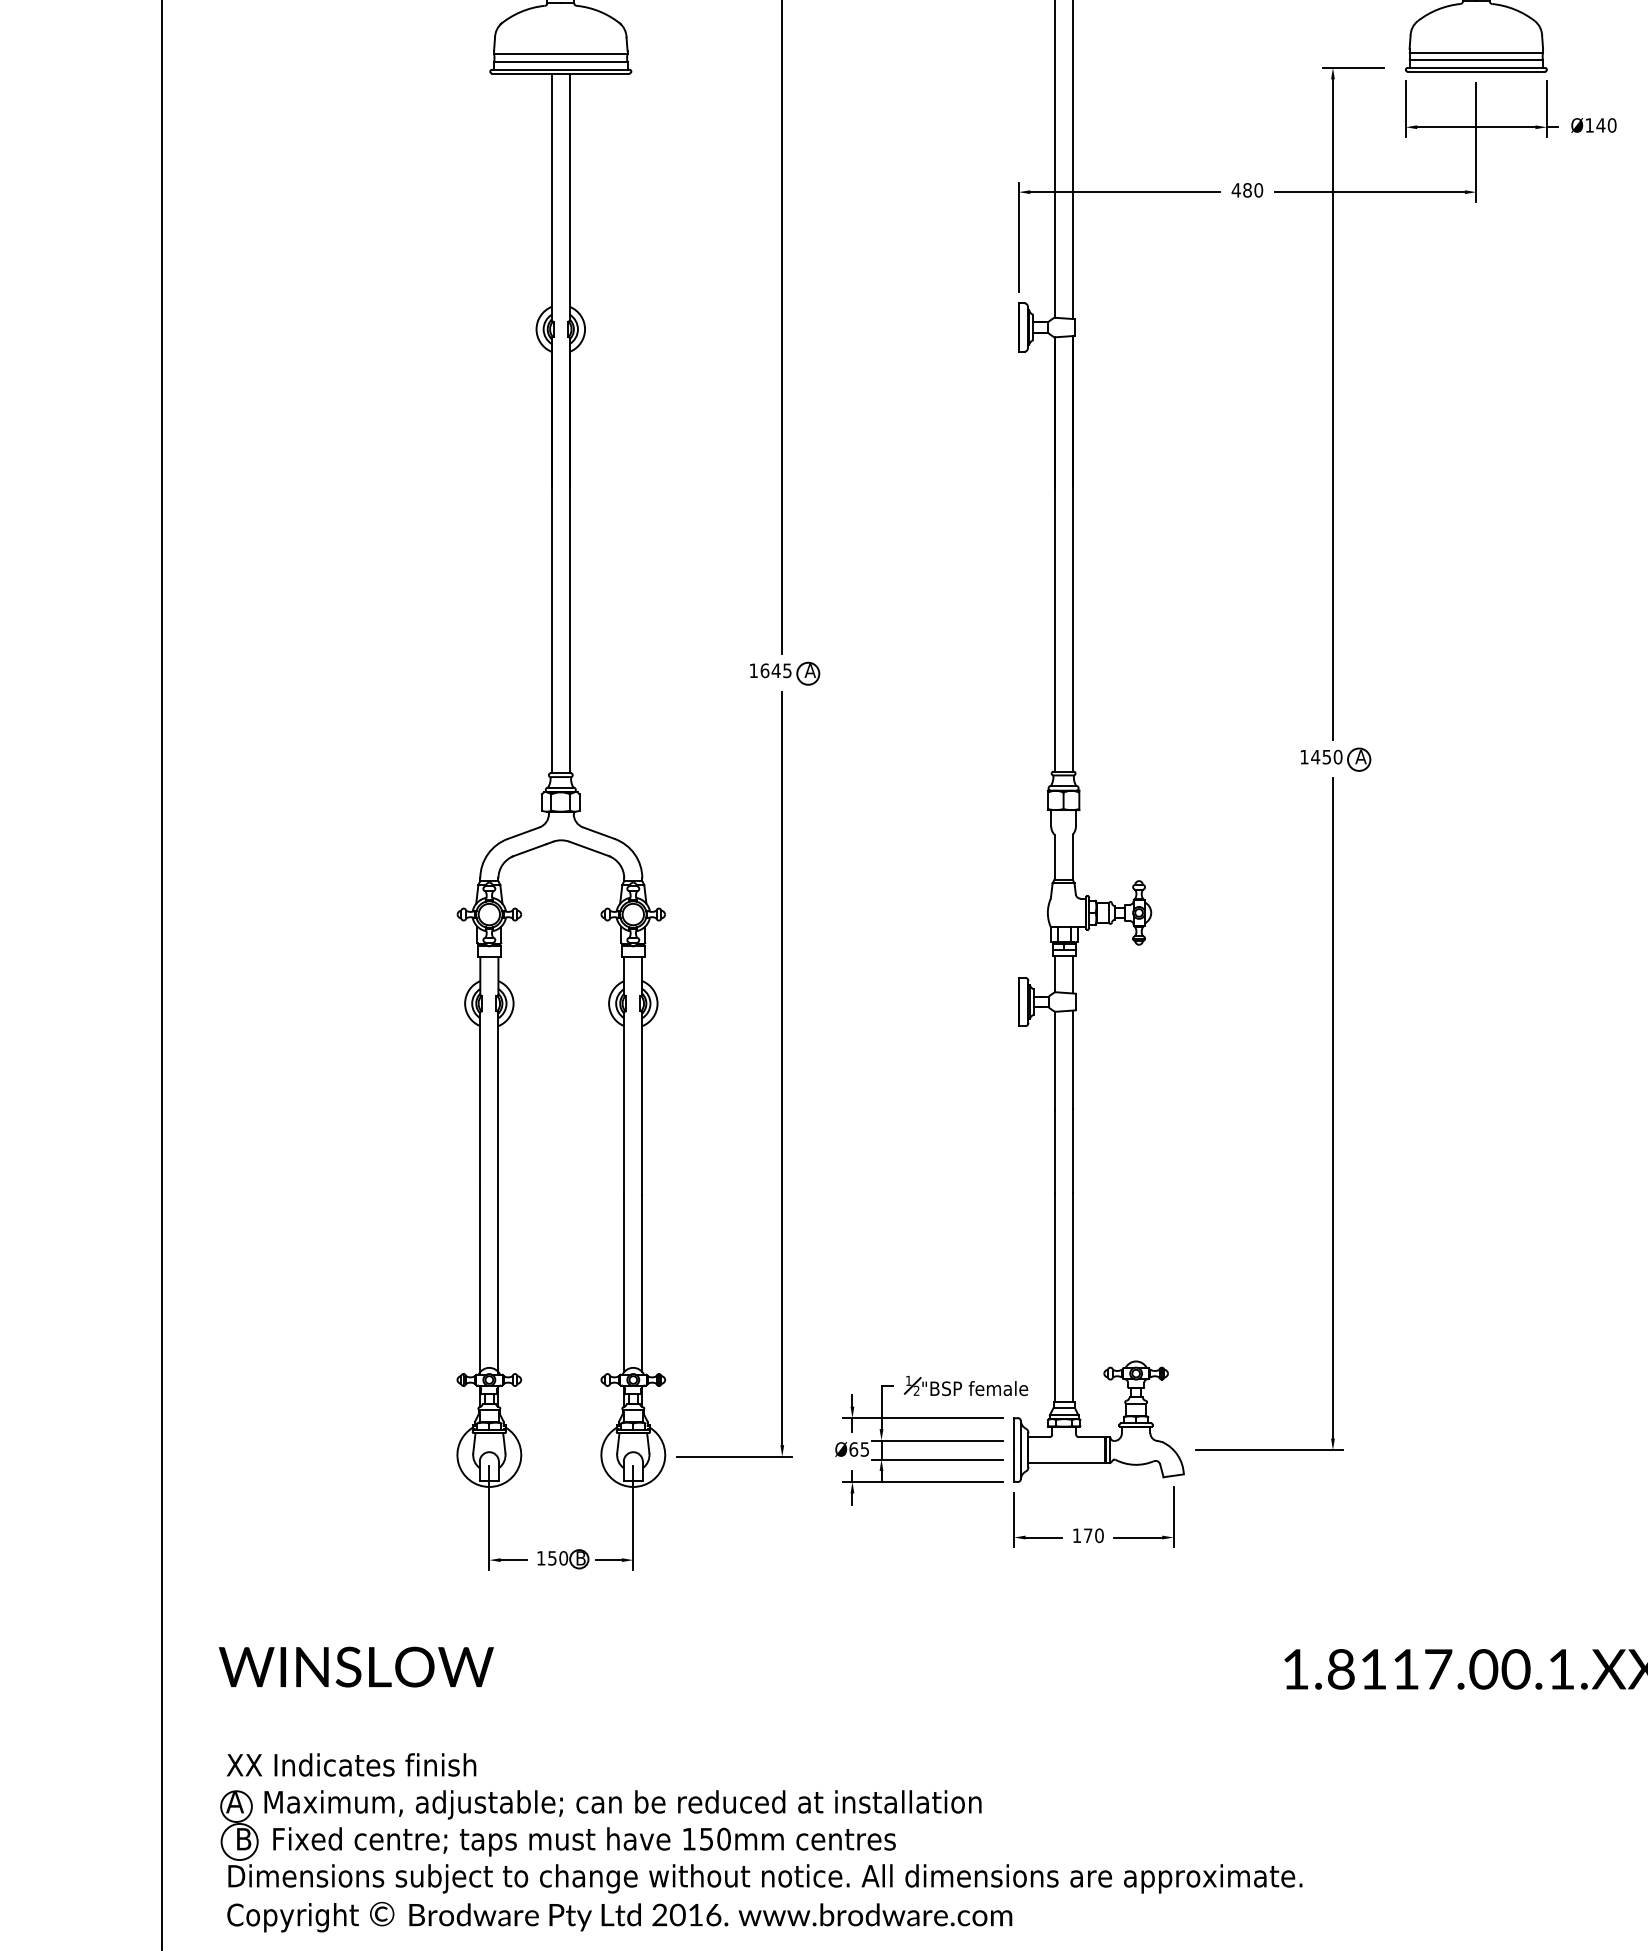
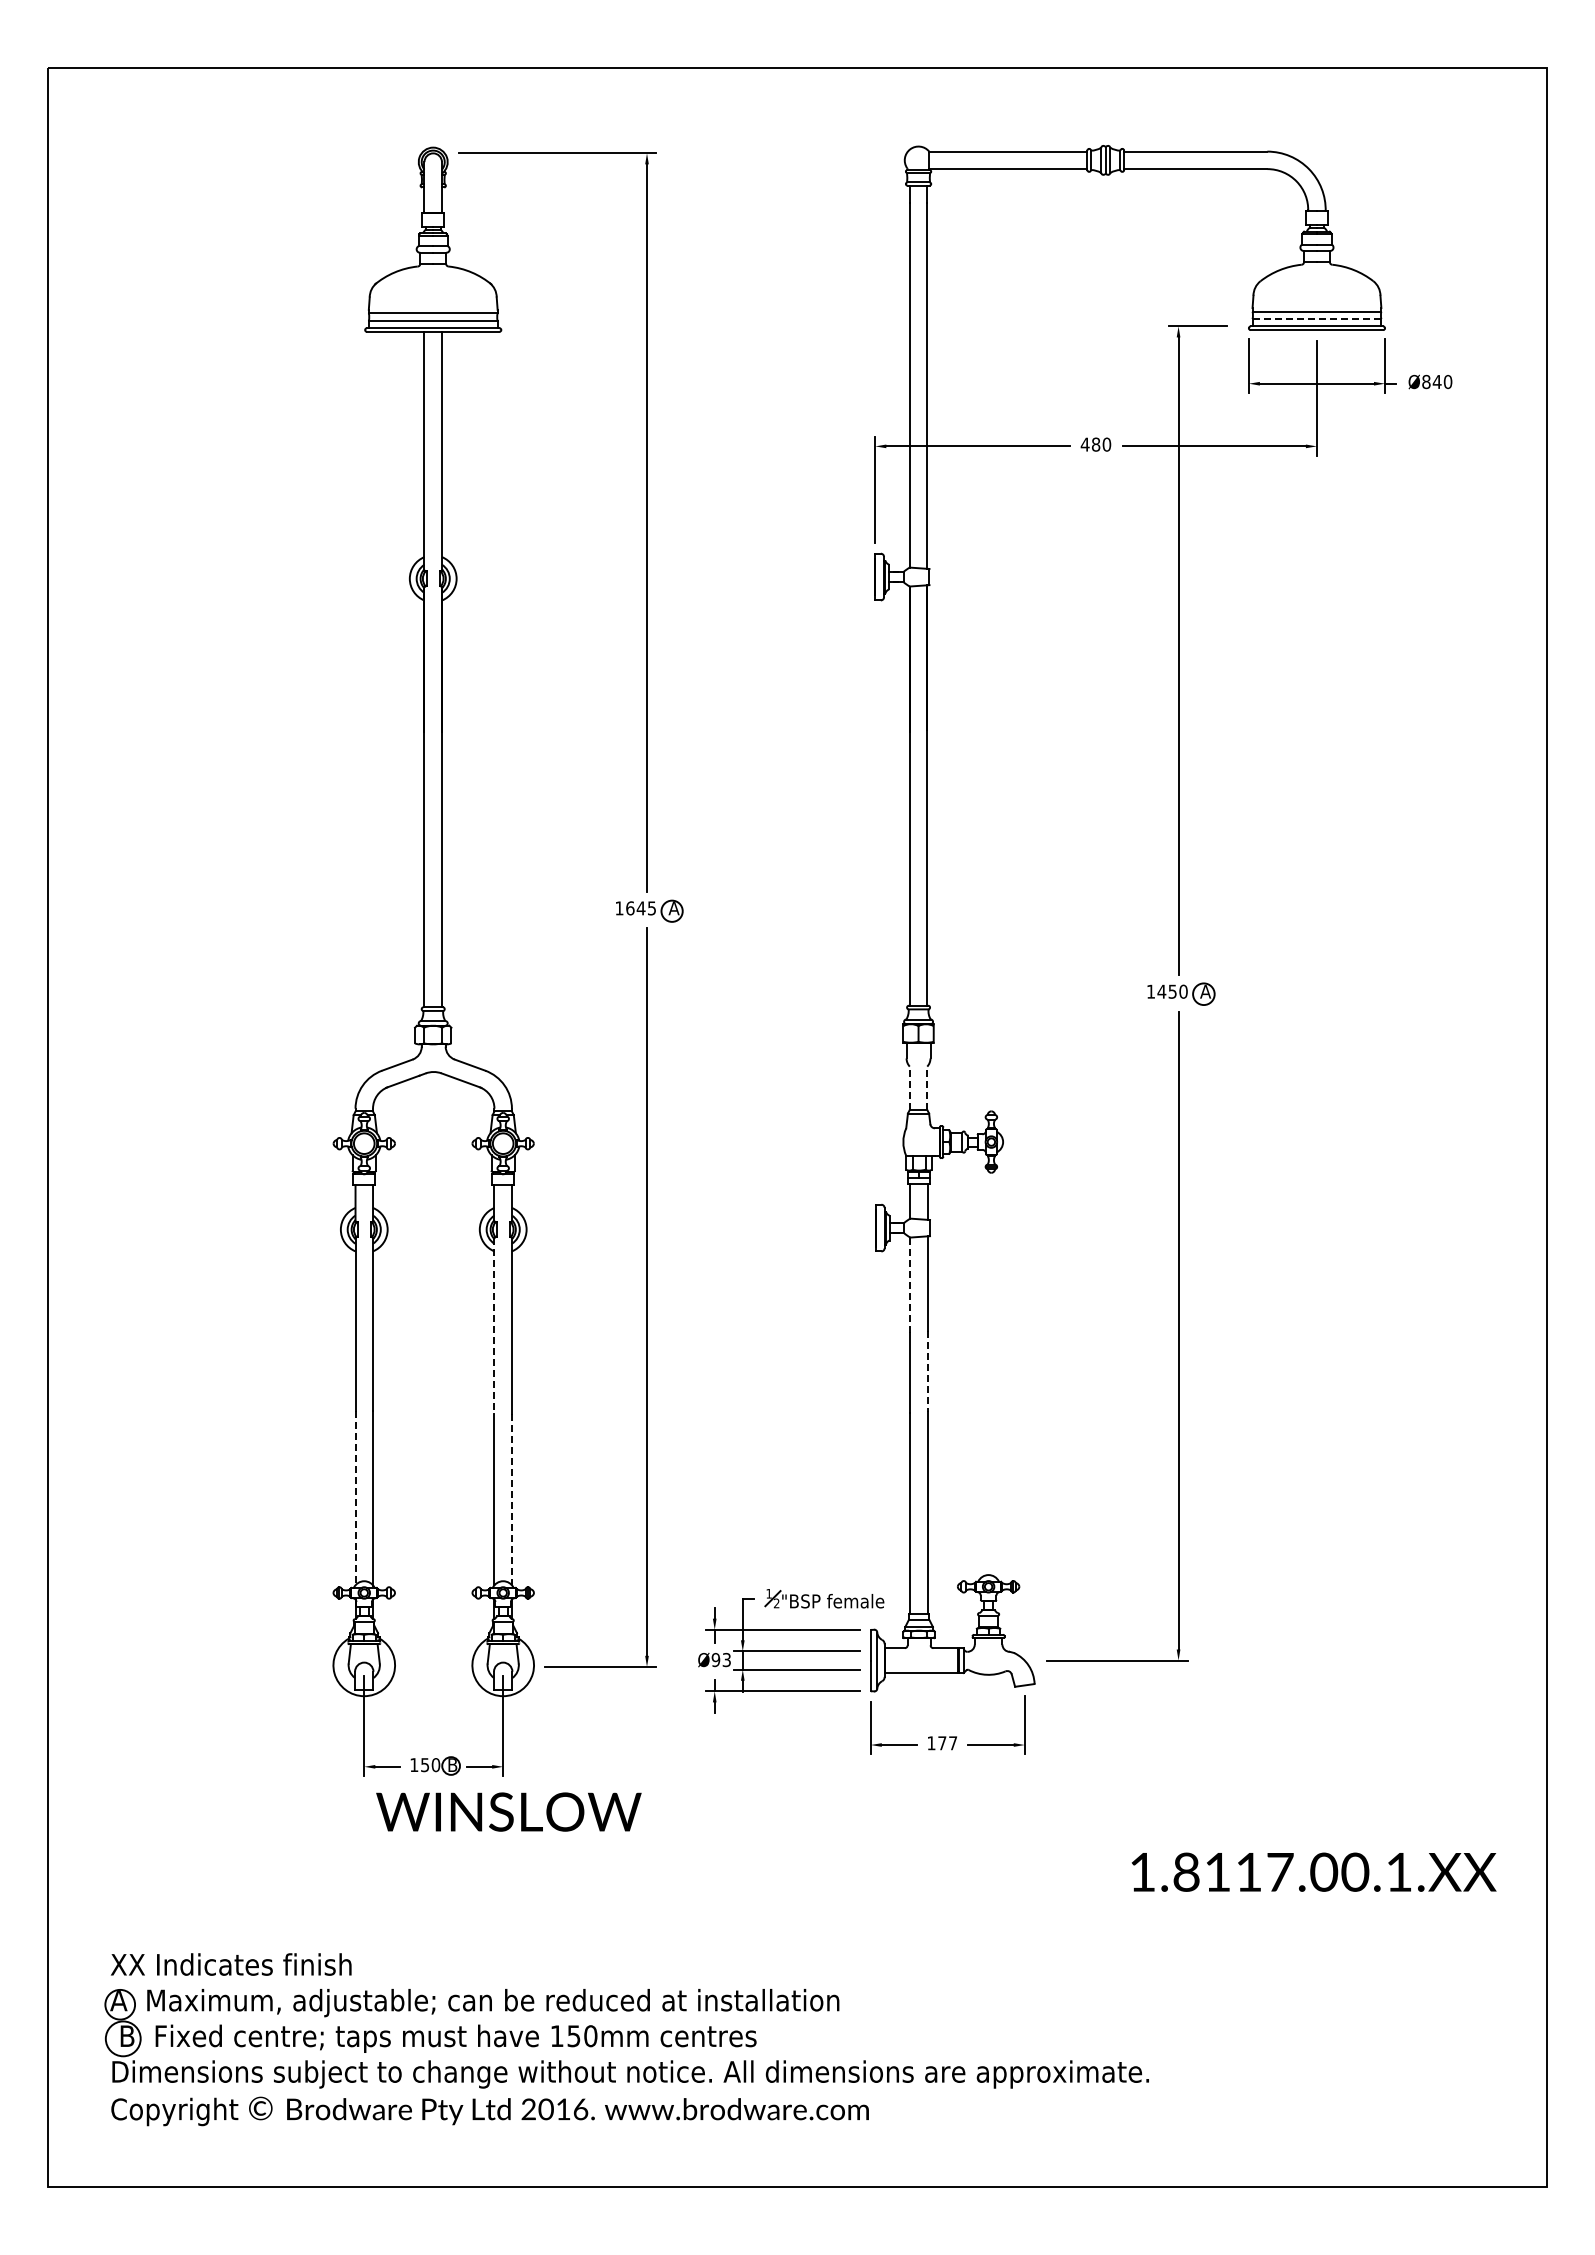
line: (1475, 60) -> (1316, 319), solid -> dashed
text: (1589, 124) -> (1426, 381), Ø140 -> Ø840
line: (1054, 857) -> (909, 1088), solid -> dashed
line: (1072, 857) -> (927, 1088), solid -> dashed
line: (1055, 1061) -> (910, 1285), solid -> dashed
line: (624, 1103) -> (494, 1326), solid -> dashed
line: (1072, 1151) -> (927, 1372), solid -> dashed
line: (480, 1282) -> (355, 1498), solid -> dashed
line: (641, 1283) -> (511, 1499), solid -> dashed
text: (858, 1448) -> (720, 1659), Ø65 -> Ø93
text: (1099, 1535) -> (953, 1743), 170 -> 177
text: (355, 1666) -> (508, 1811), moved

